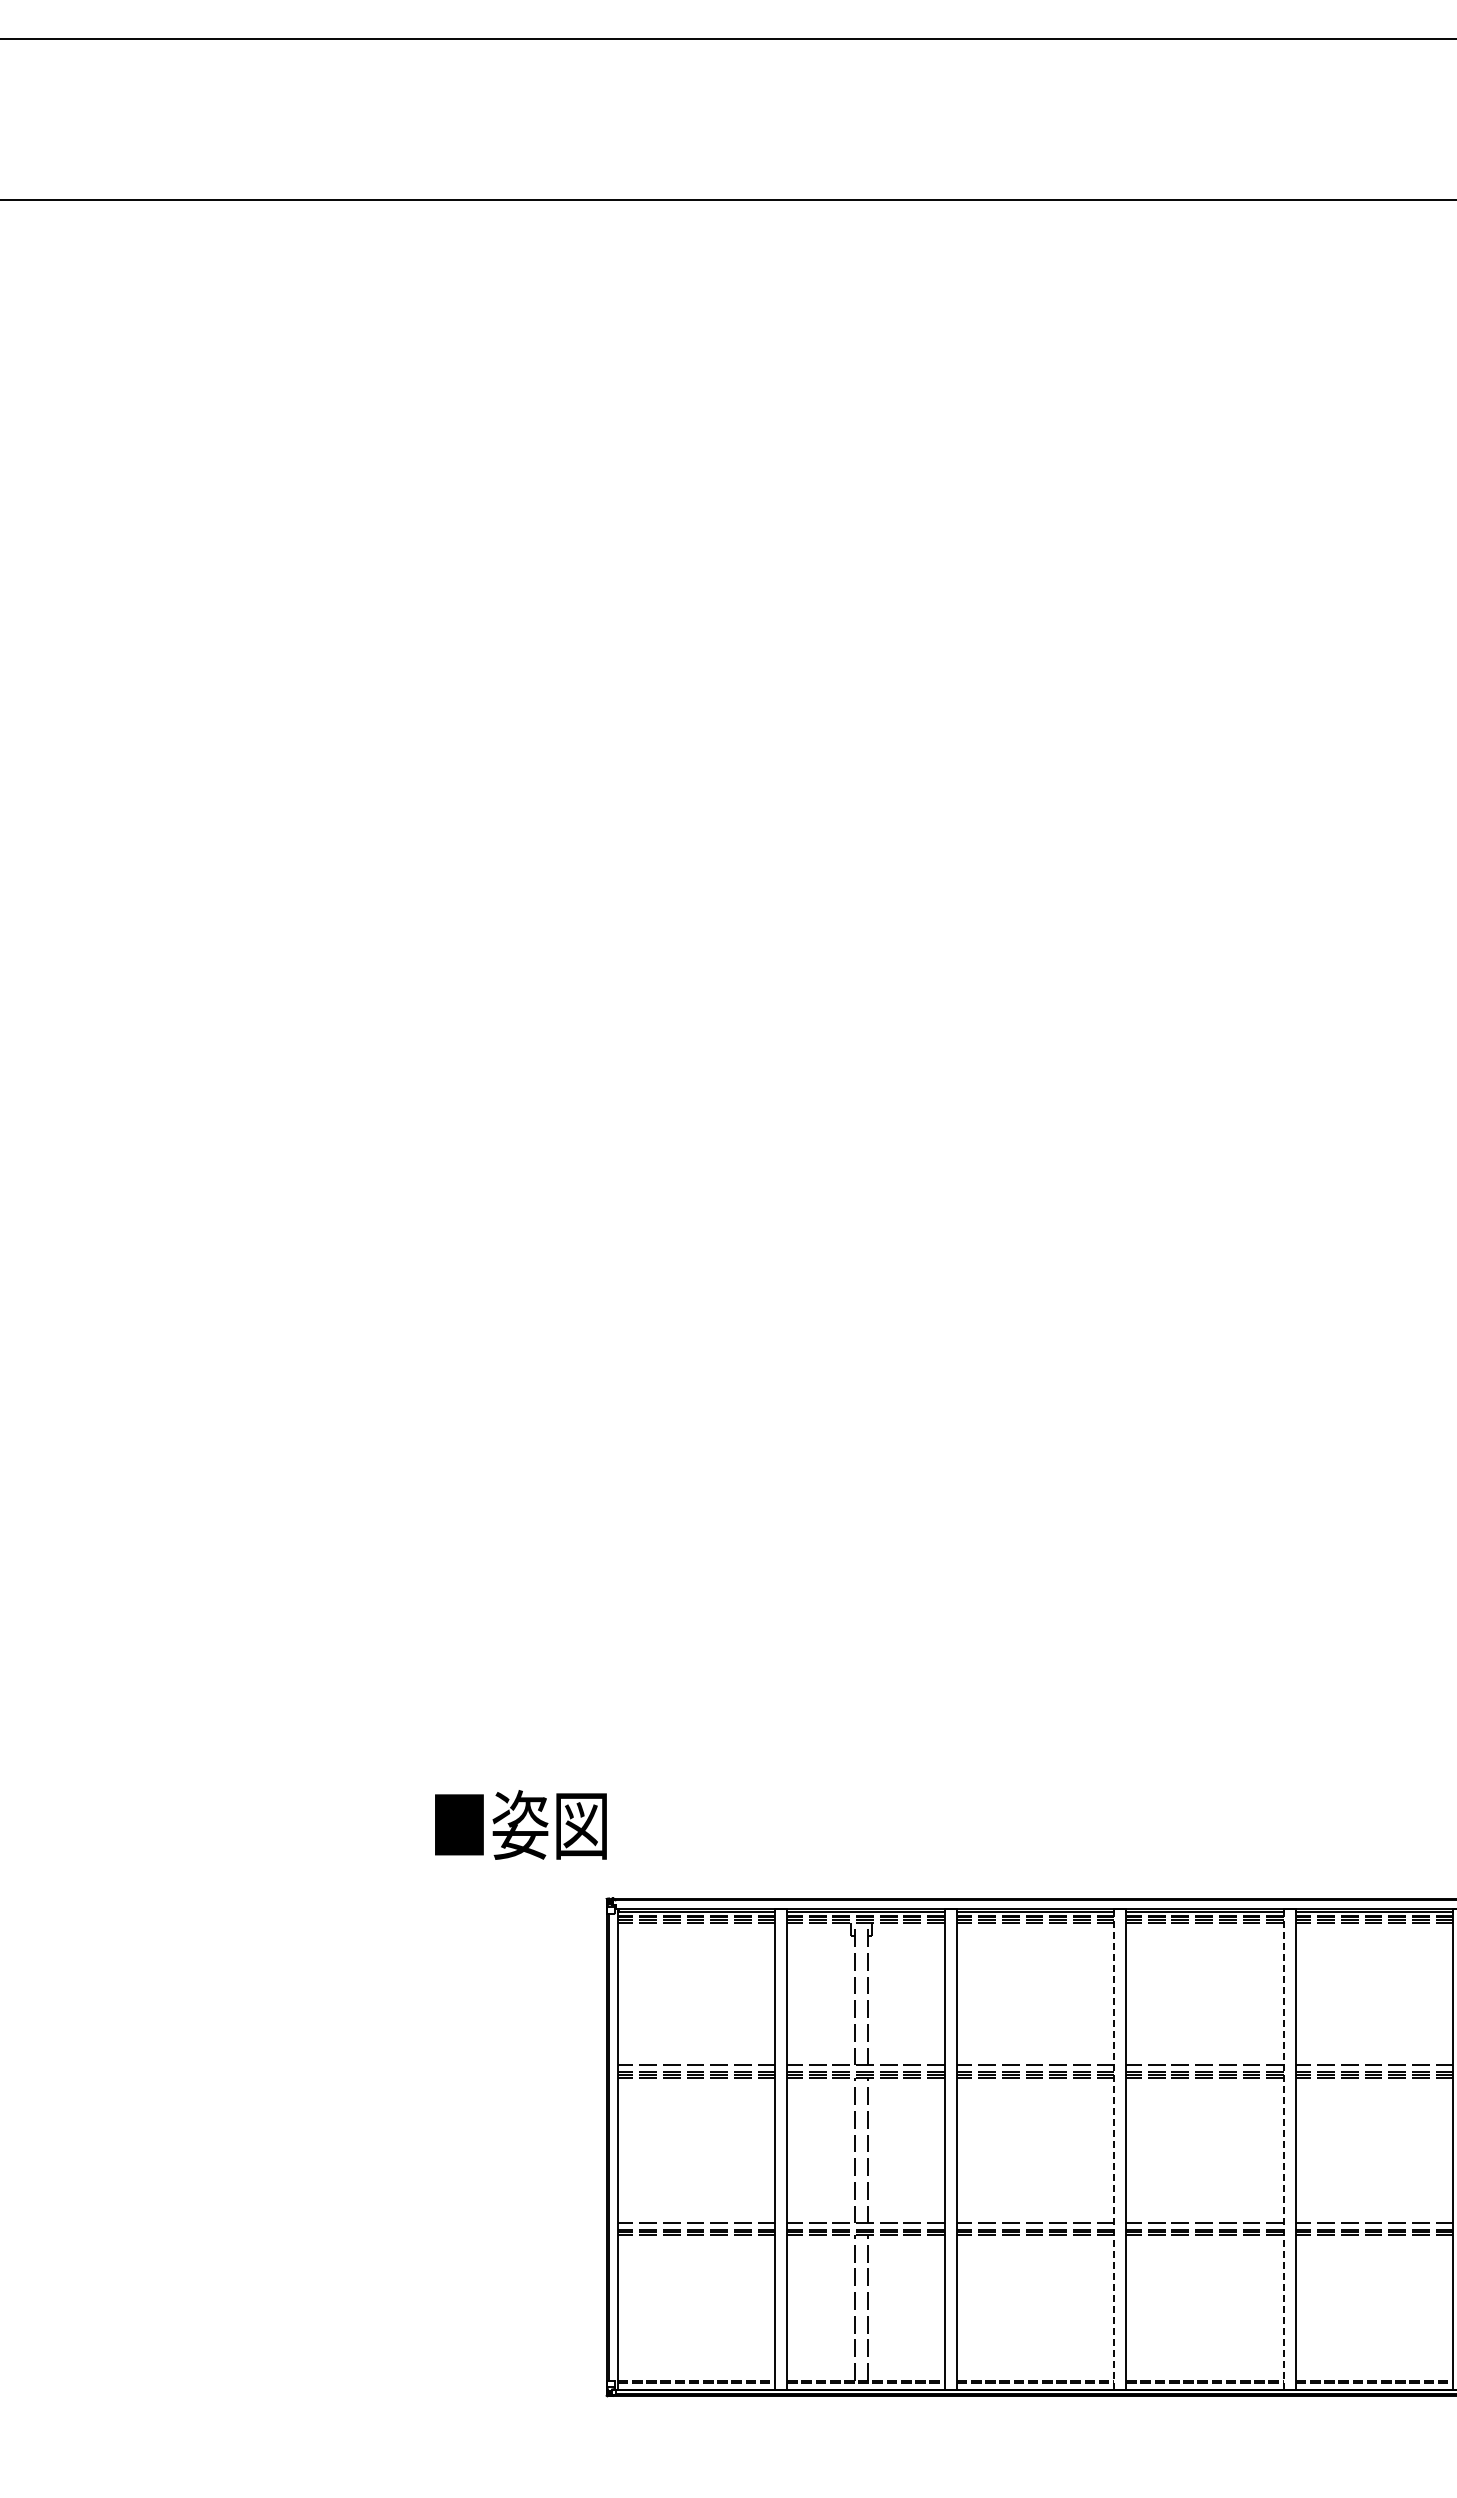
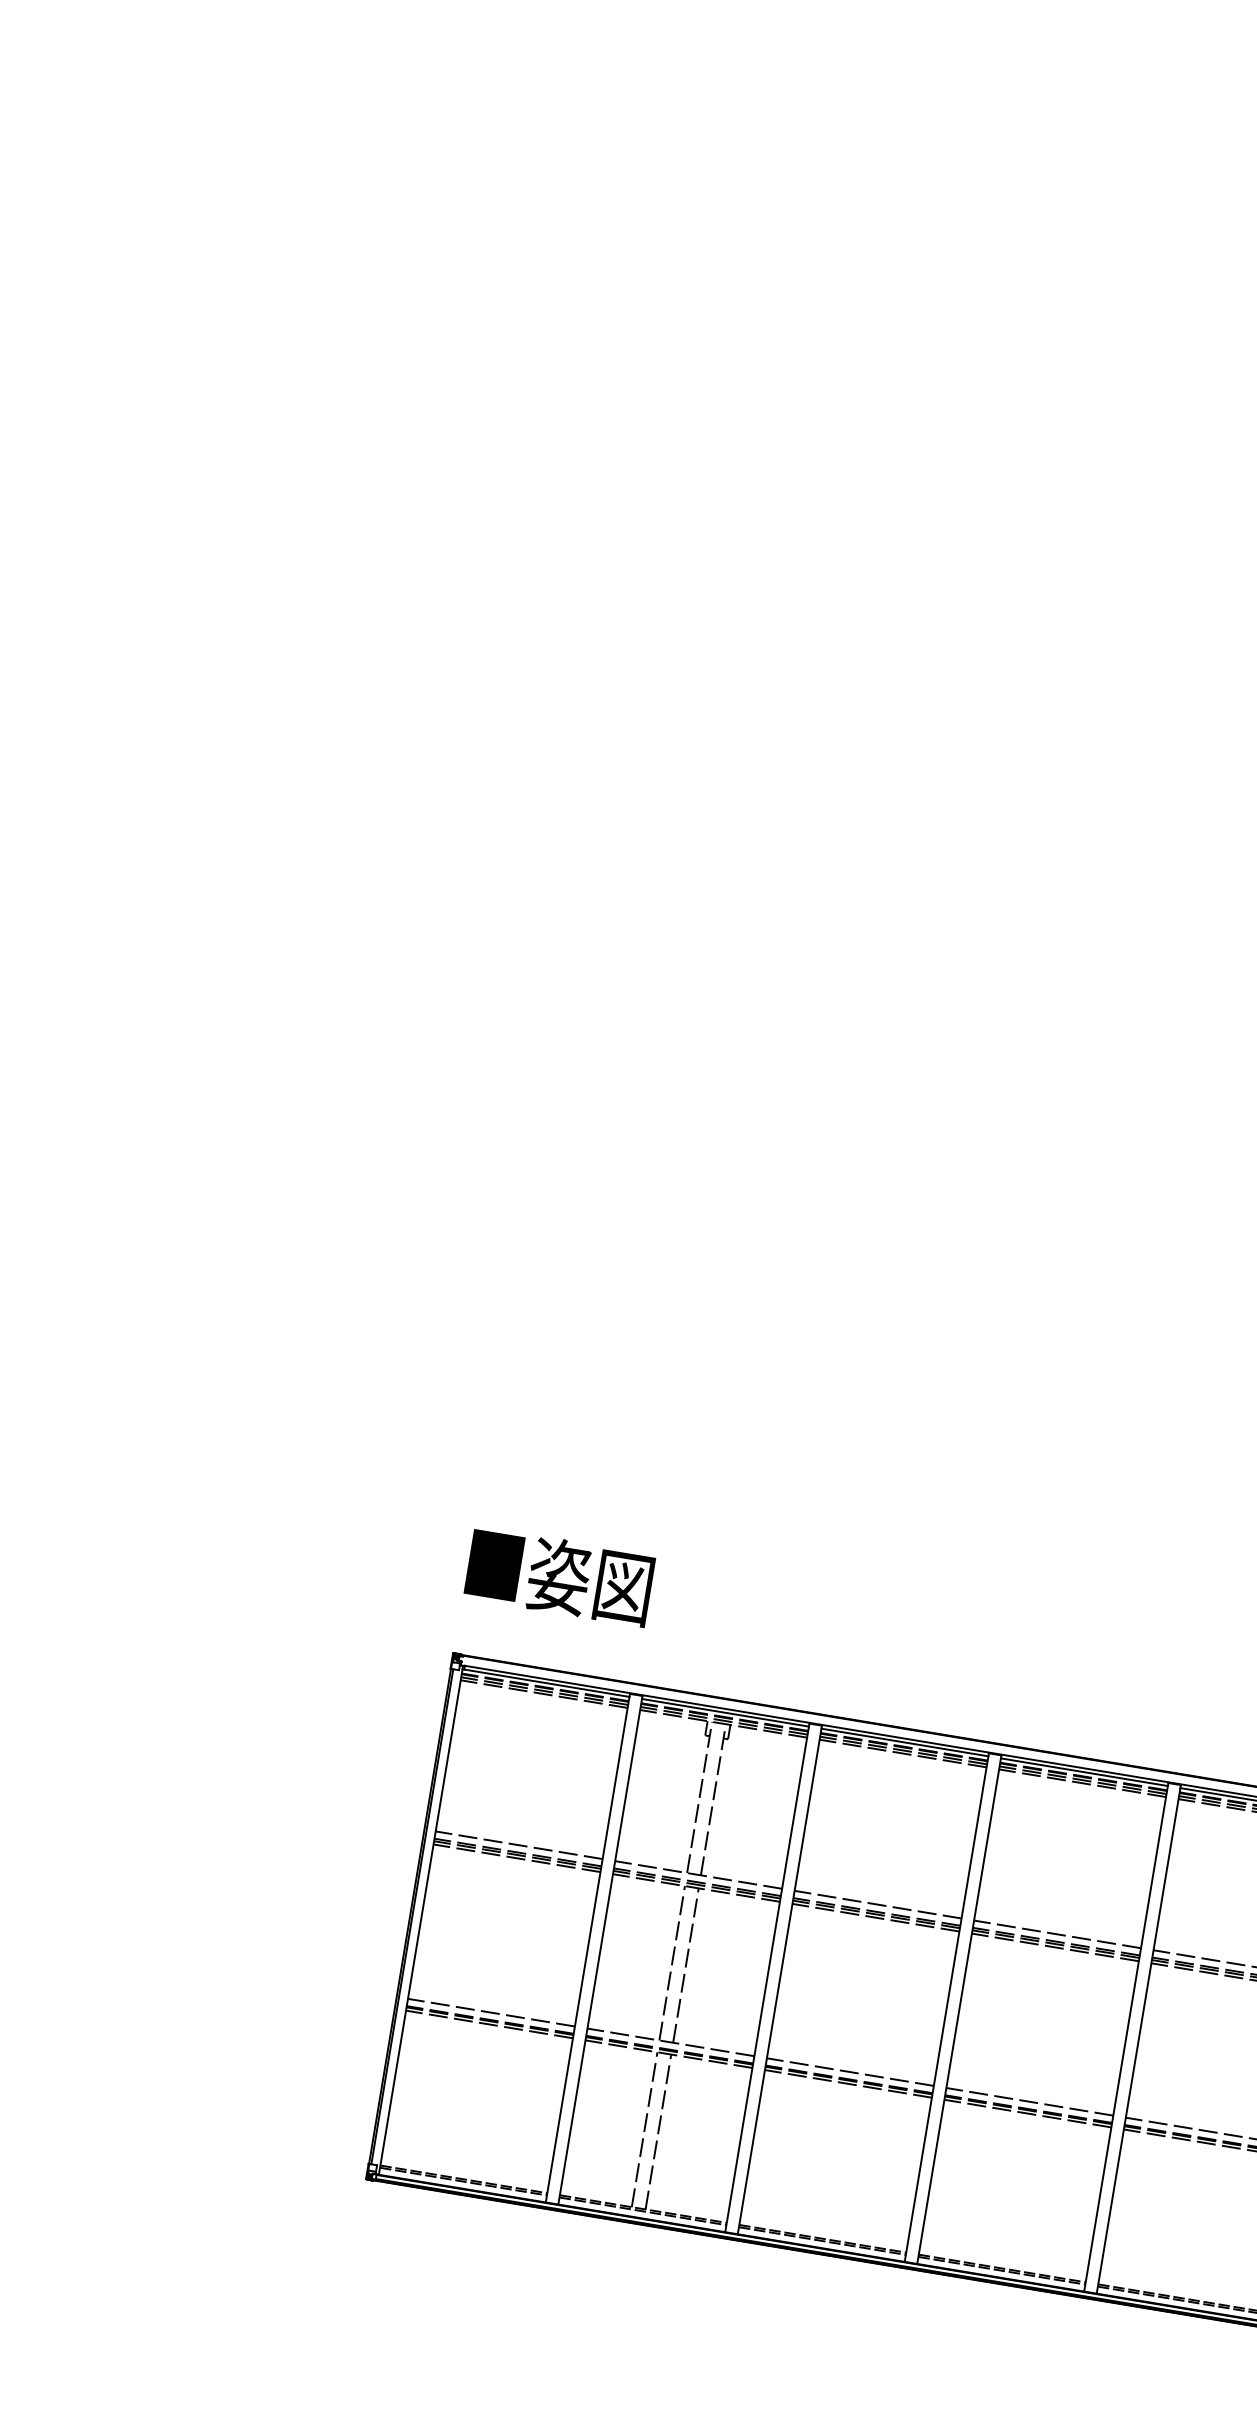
text: (520, 1824) -> (559, 1575), moved
line: (1114, 2148) -> (947, 2006), dashed -> solid
line: (1283, 2148) -> (1125, 2036), dashed -> solid

